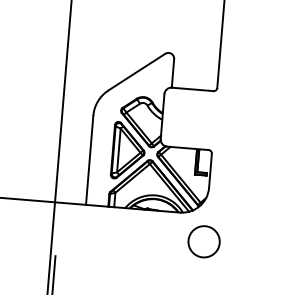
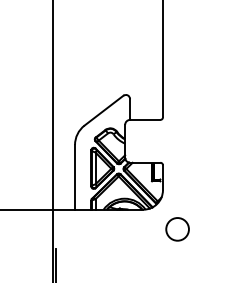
circle: (203, 241) -> (177, 229), moved

